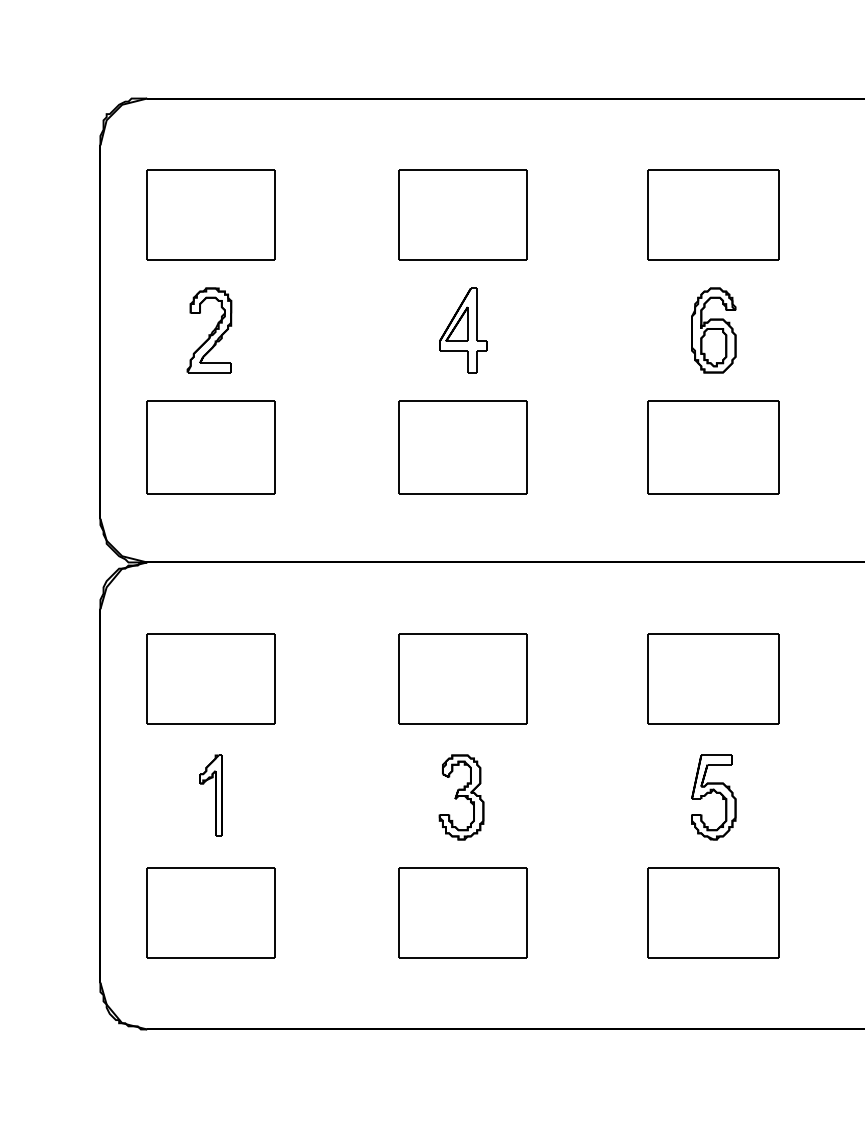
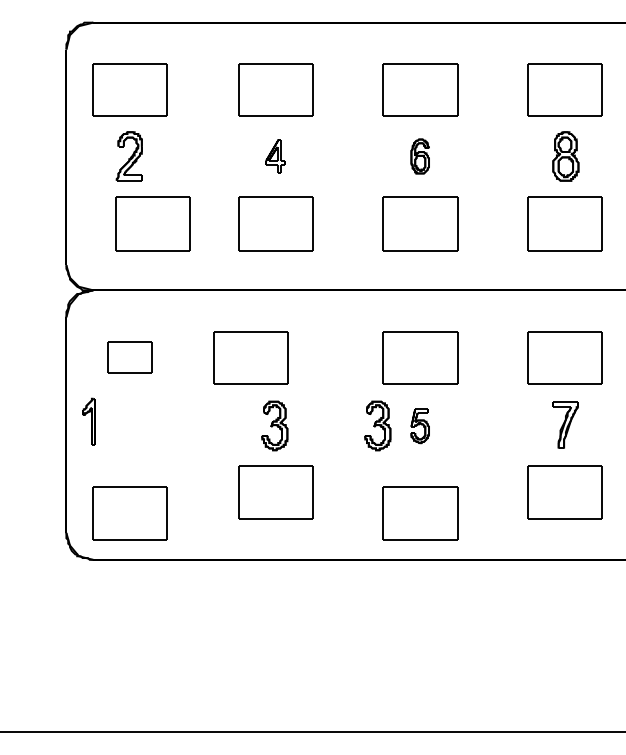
part: (462, 330) -> (275, 156), size x0.7
part: (712, 330) -> (419, 156), size x0.7
part: (209, 446) -> (152, 223), moved
part: (209, 678) -> (129, 357), size x0.6
part: (462, 678) -> (250, 357), moved
part: (209, 794) -> (88, 421), moved
part: (639, 796) -> (377, 425), added
part: (712, 798) -> (419, 426), size x0.7
part: (209, 912) -> (129, 513), moved
part: (714, 912) -> (420, 513), moved

